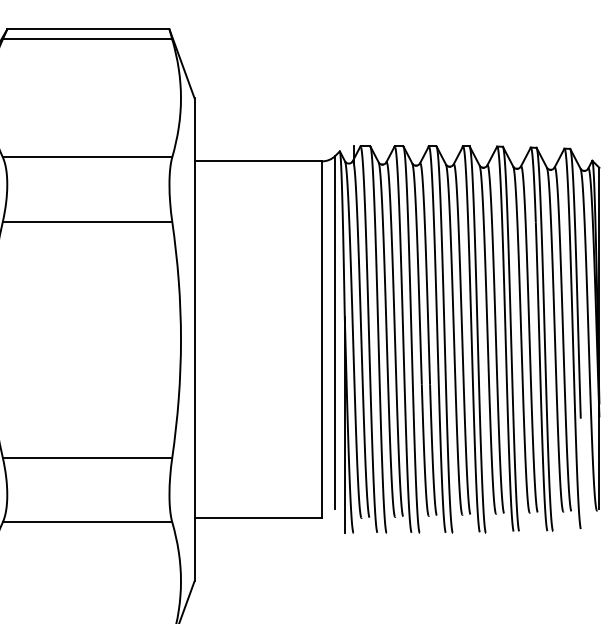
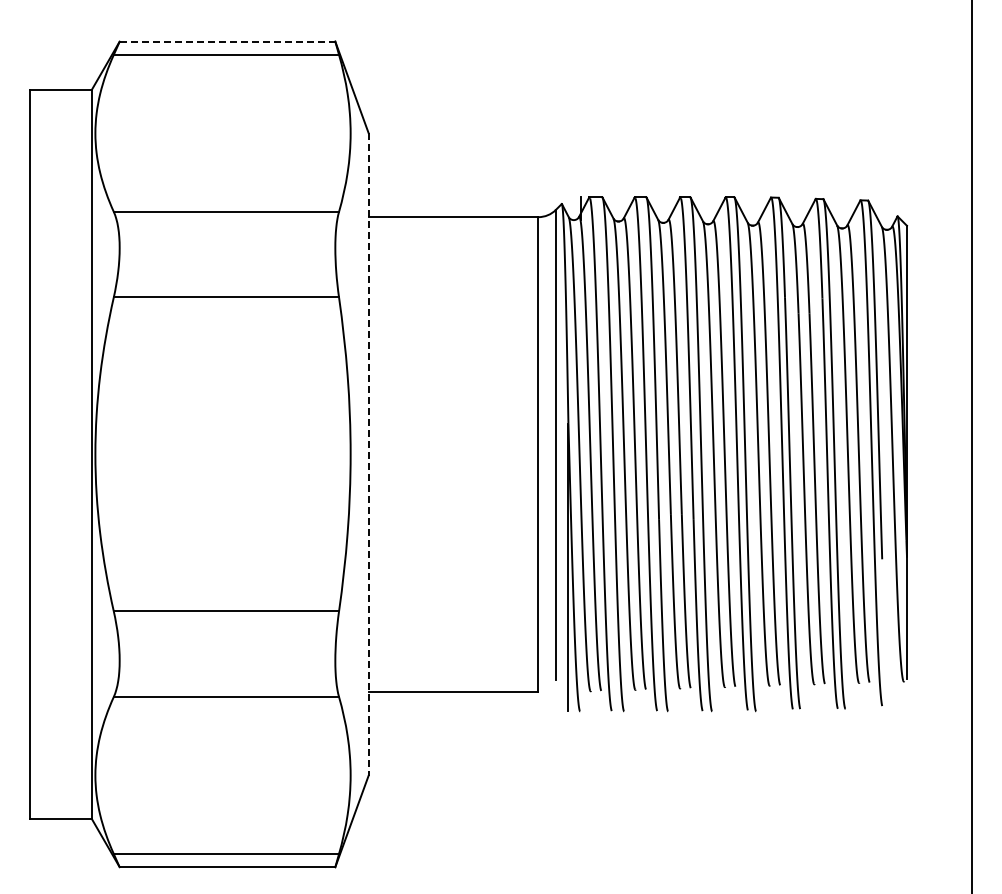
line: (88, 29) -> (227, 41), solid -> dashed
line: (194, 339) -> (368, 454), solid -> dashed

